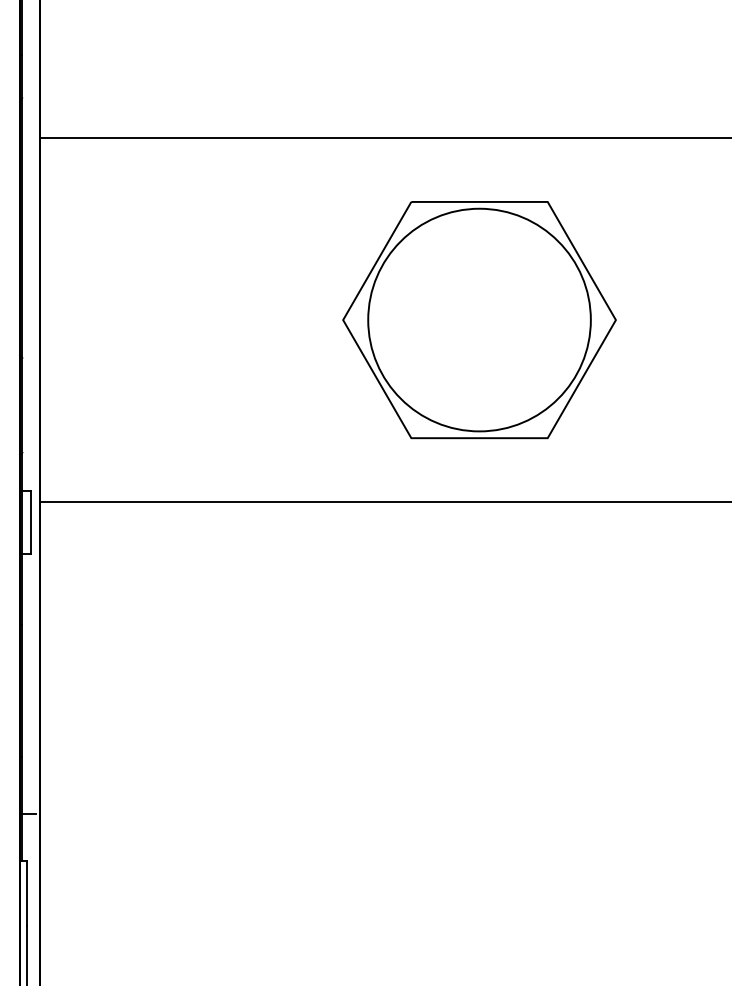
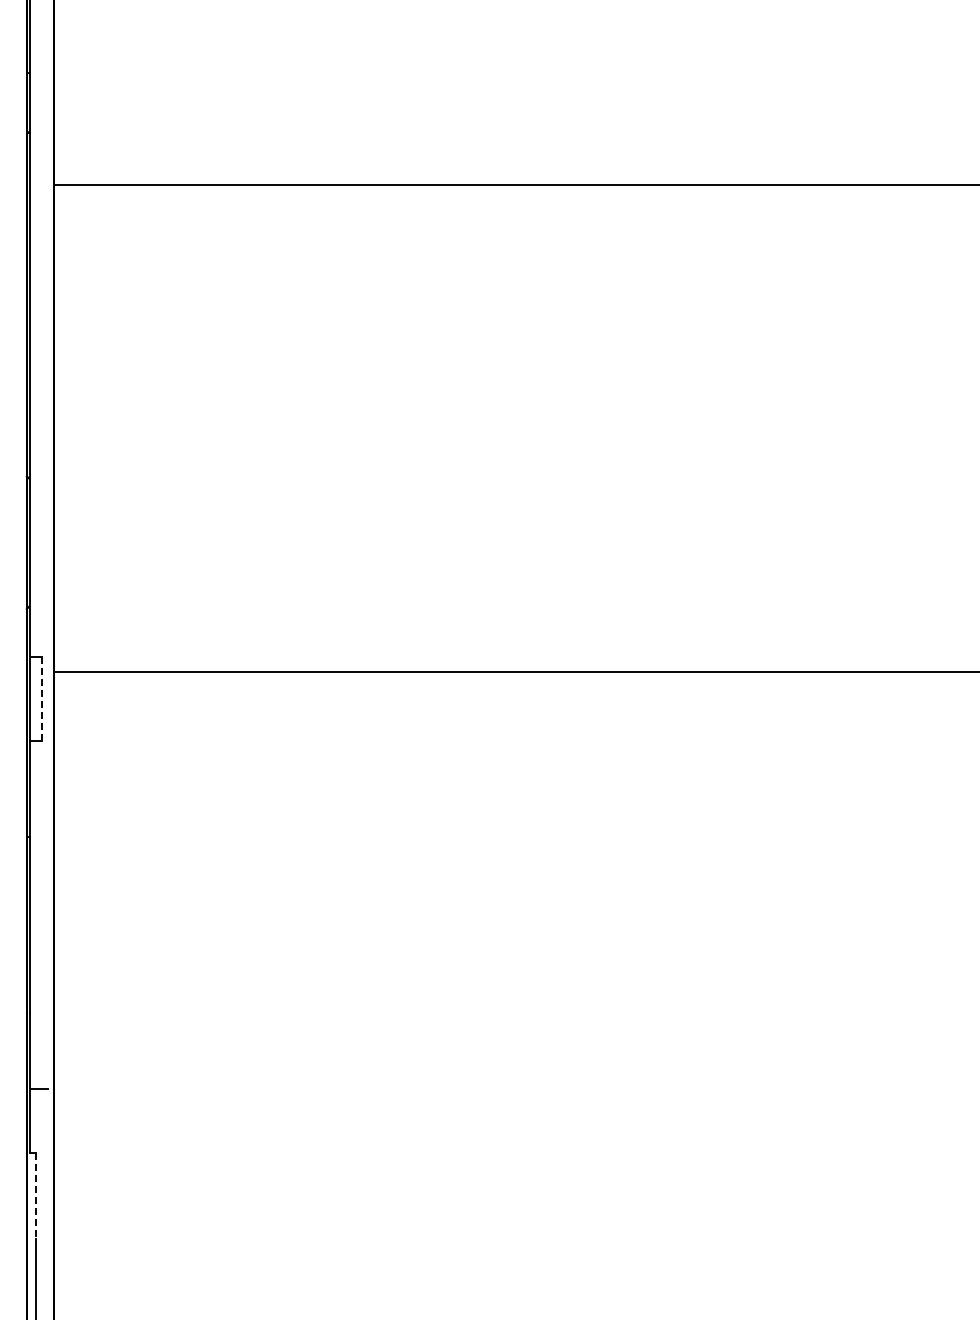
part: (479, 320) -> (641, 428), removed
line: (31, 521) -> (41, 698), solid -> dashed
line: (26, 893) -> (35, 1196), solid -> dashed

